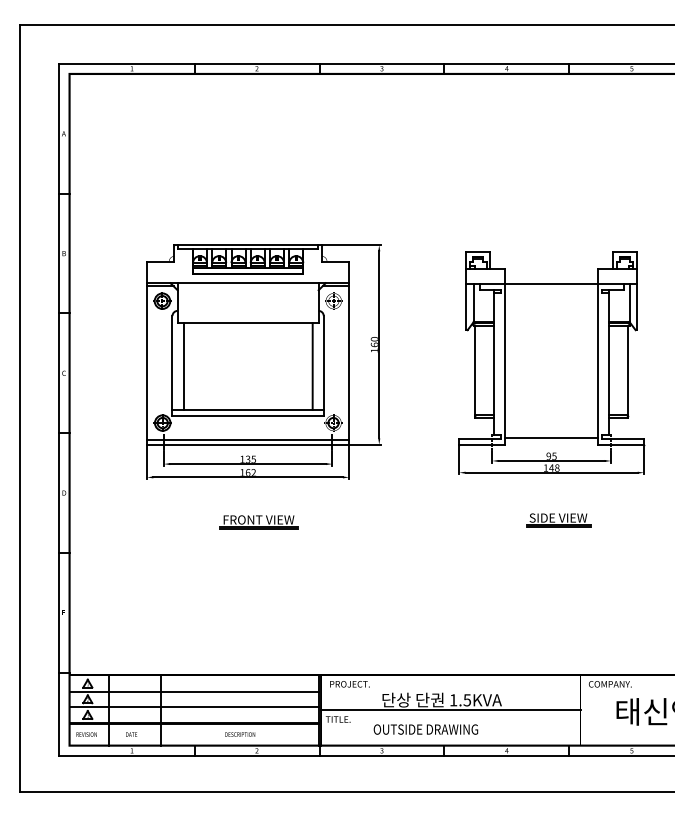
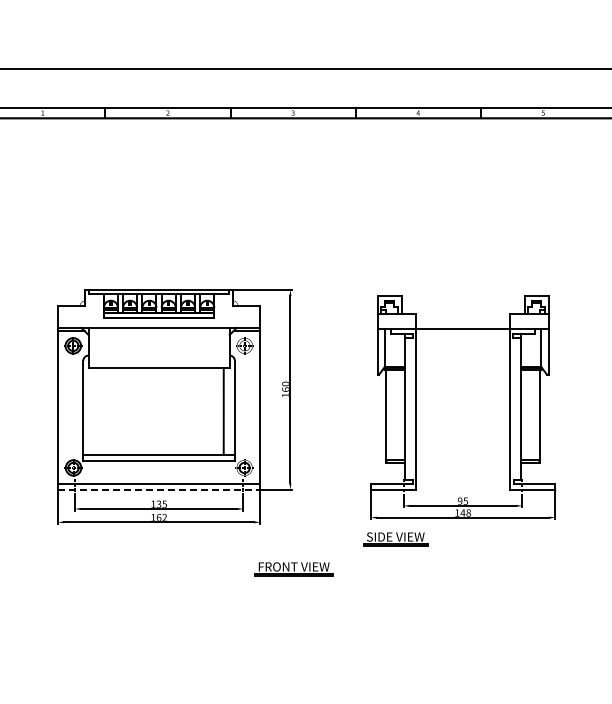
line: (183, 366) -> (94, 411), removed
line: (551, 438) -> (462, 483), removed
line: (248, 444) -> (159, 489), solid -> dashed
part: (558, 520) -> (395, 539), moved
part: (258, 522) -> (293, 569), moved

